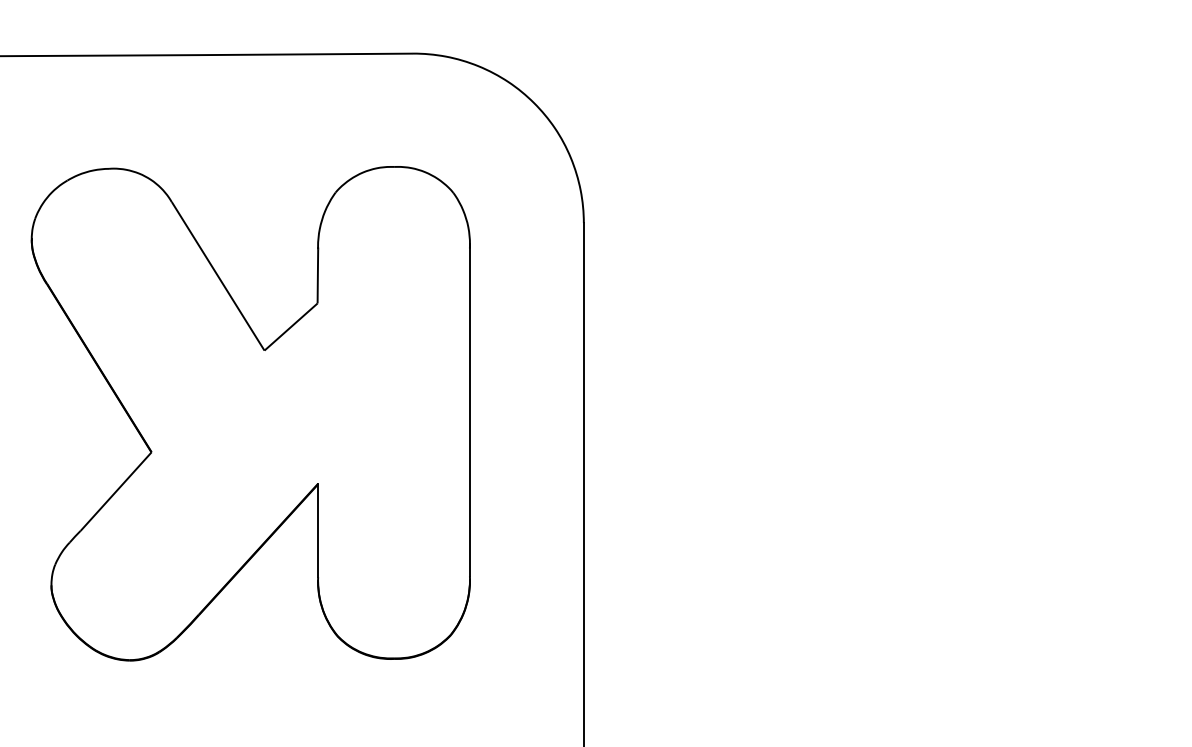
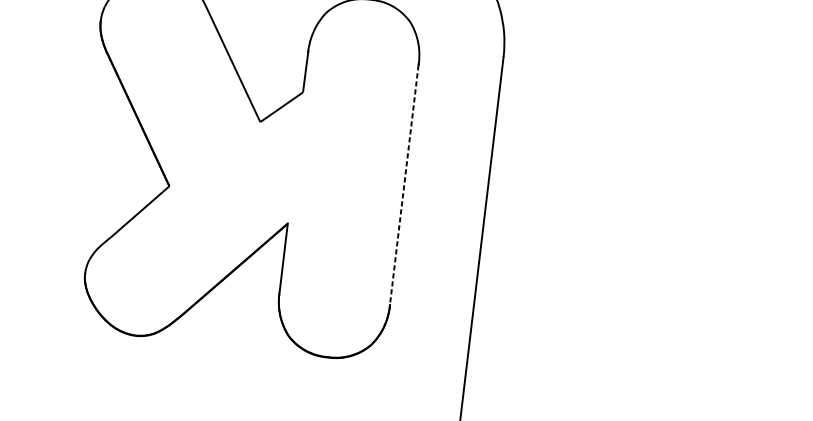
line: (469, 412) -> (404, 184), solid -> dashed

